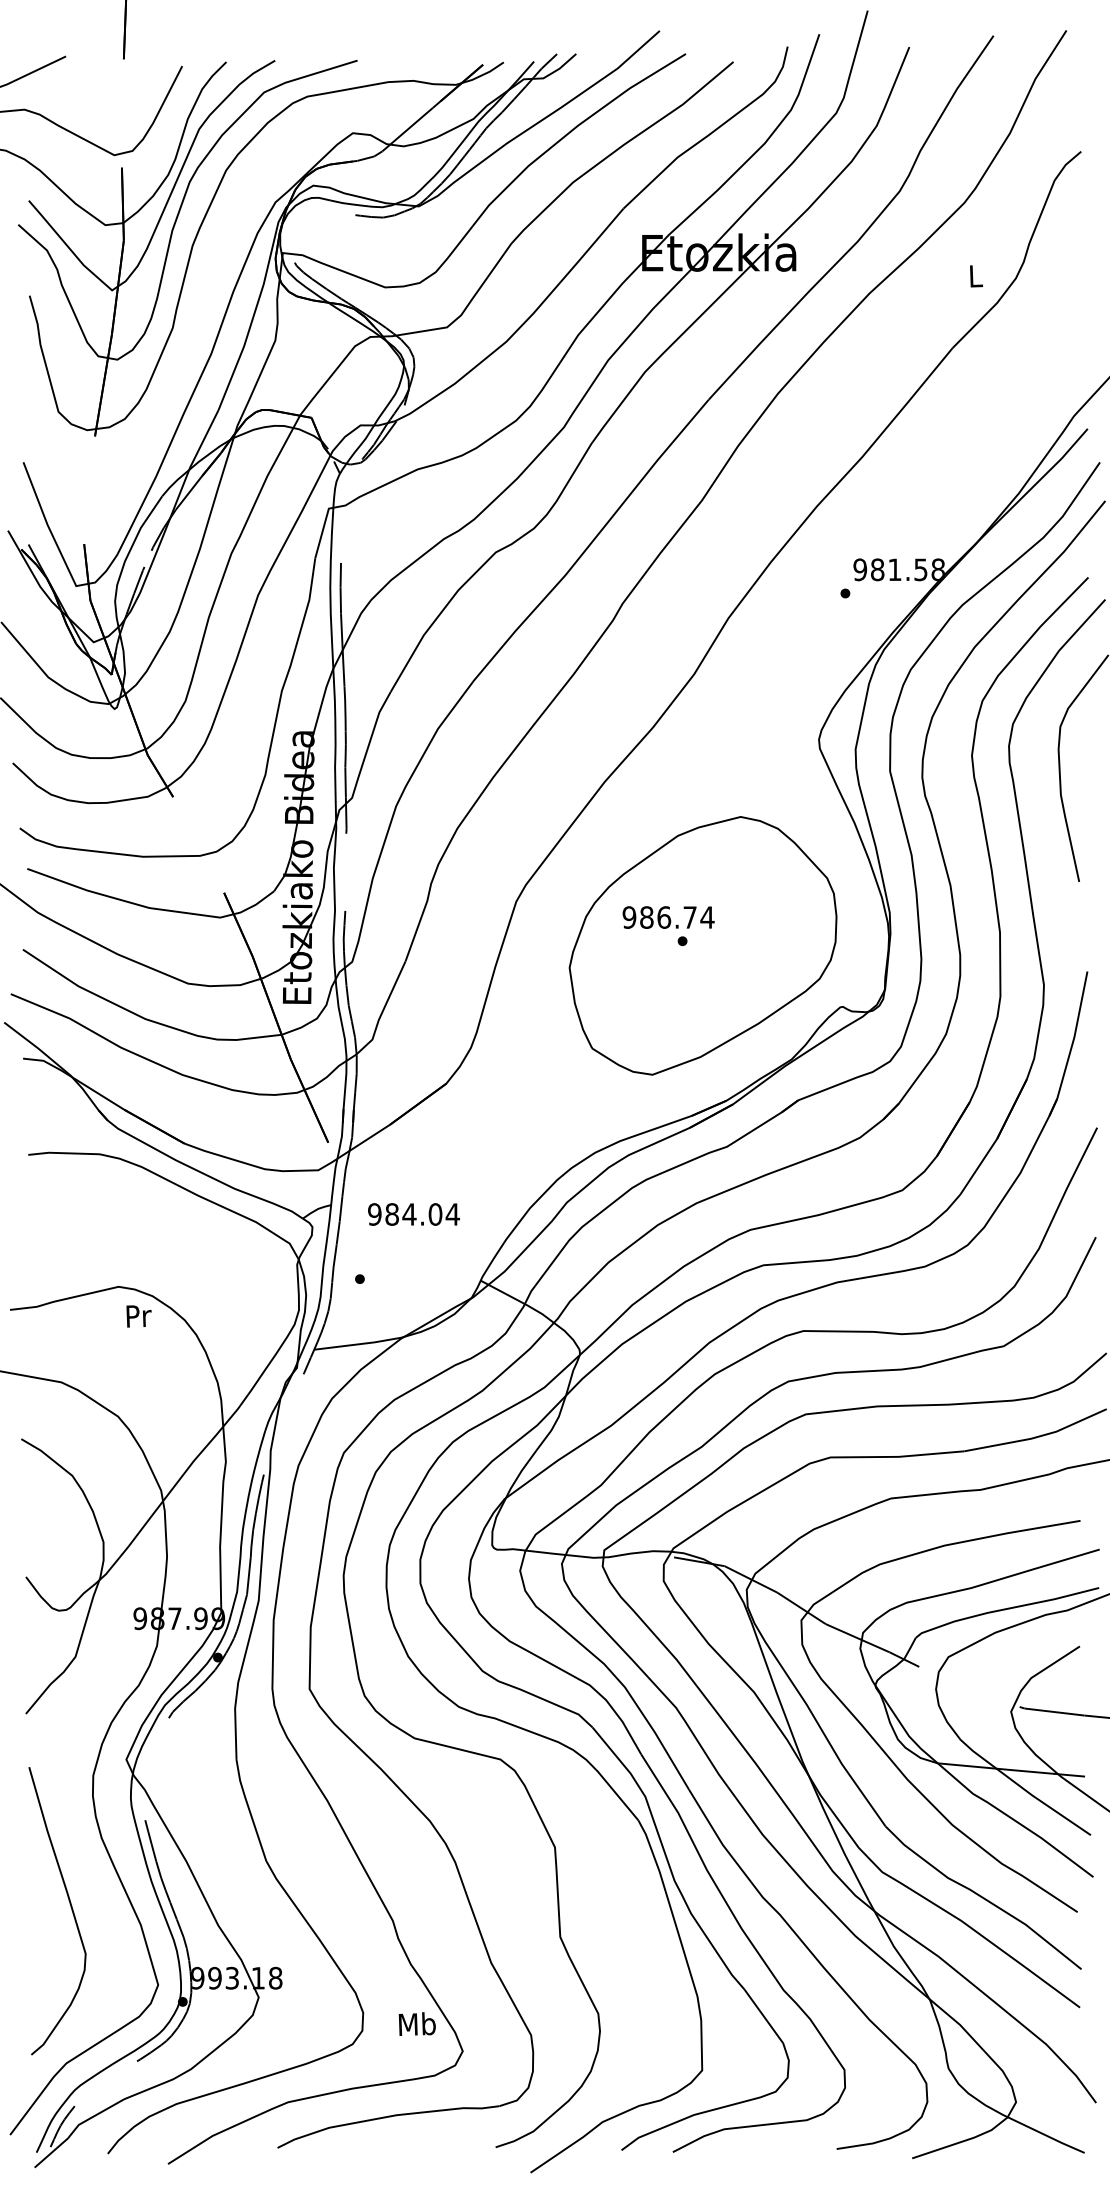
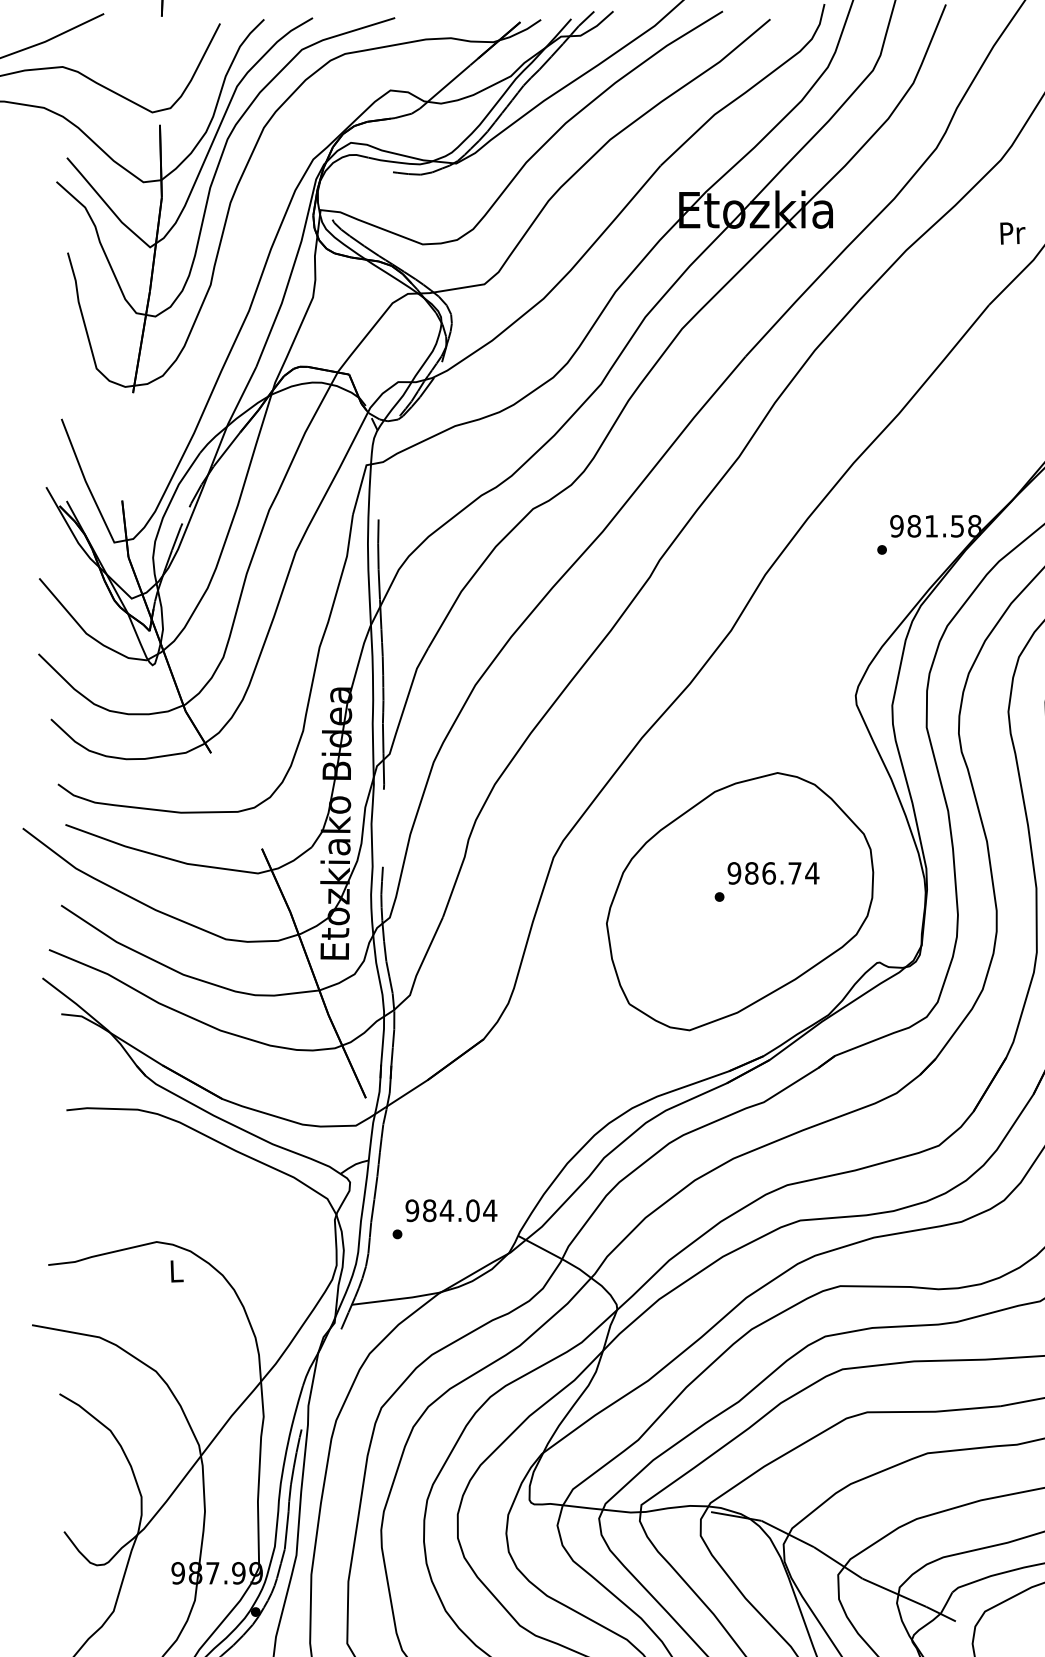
text: (975, 276) -> (1011, 233), L -> Pr
text: (668, 917) -> (773, 873), moved
text: (413, 1214) -> (450, 1210), moved
text: (138, 1316) -> (176, 1271), Pr -> L

